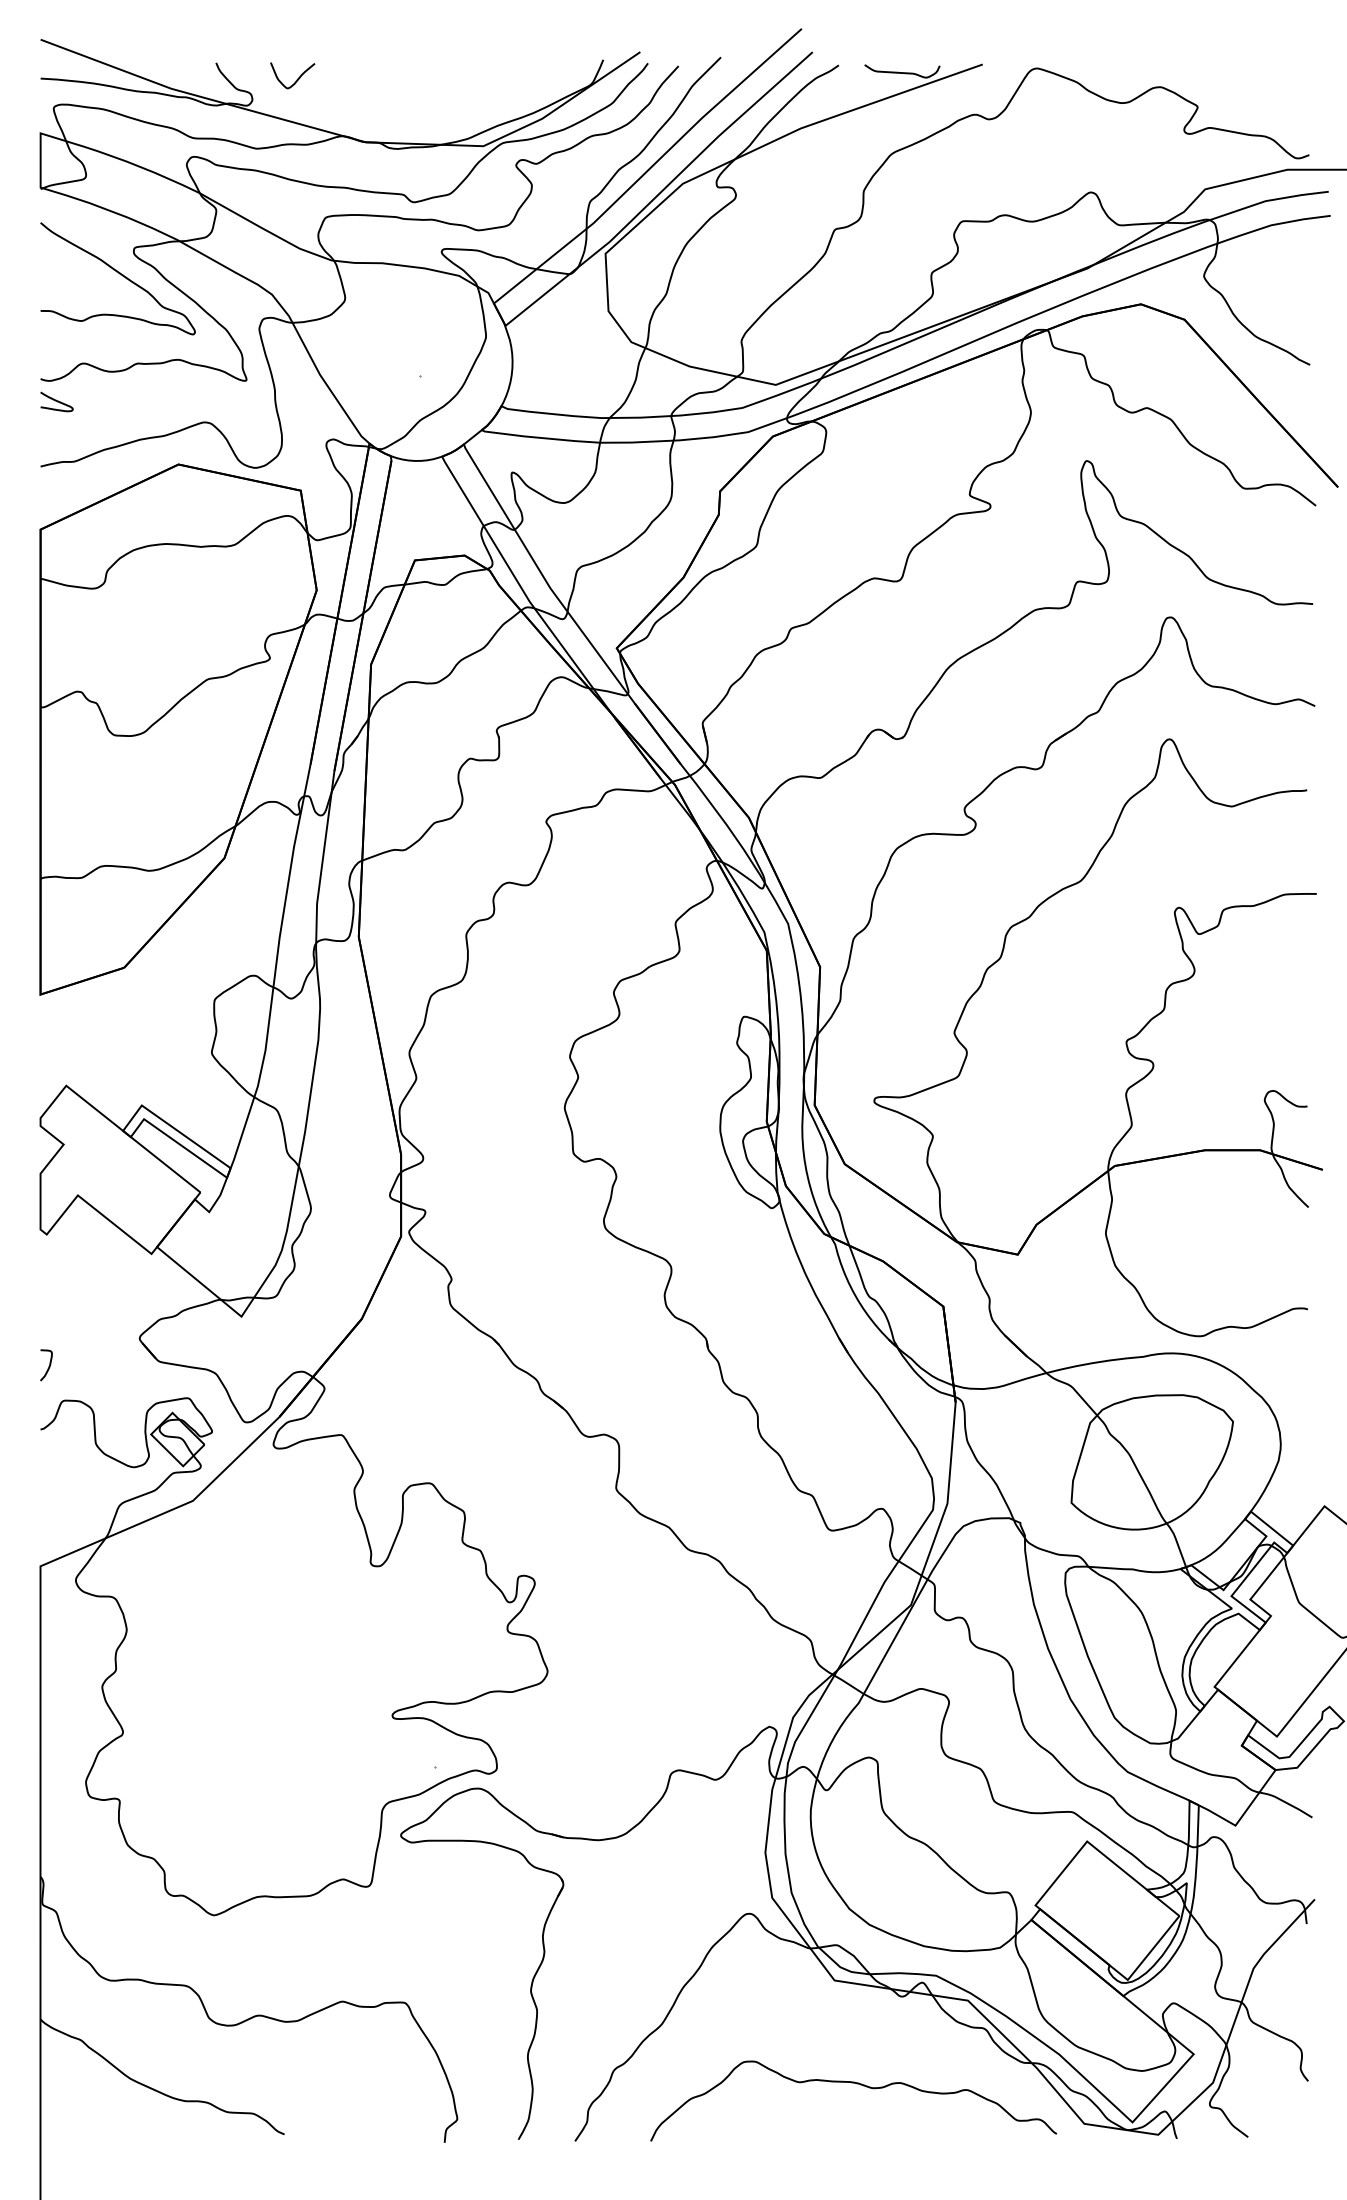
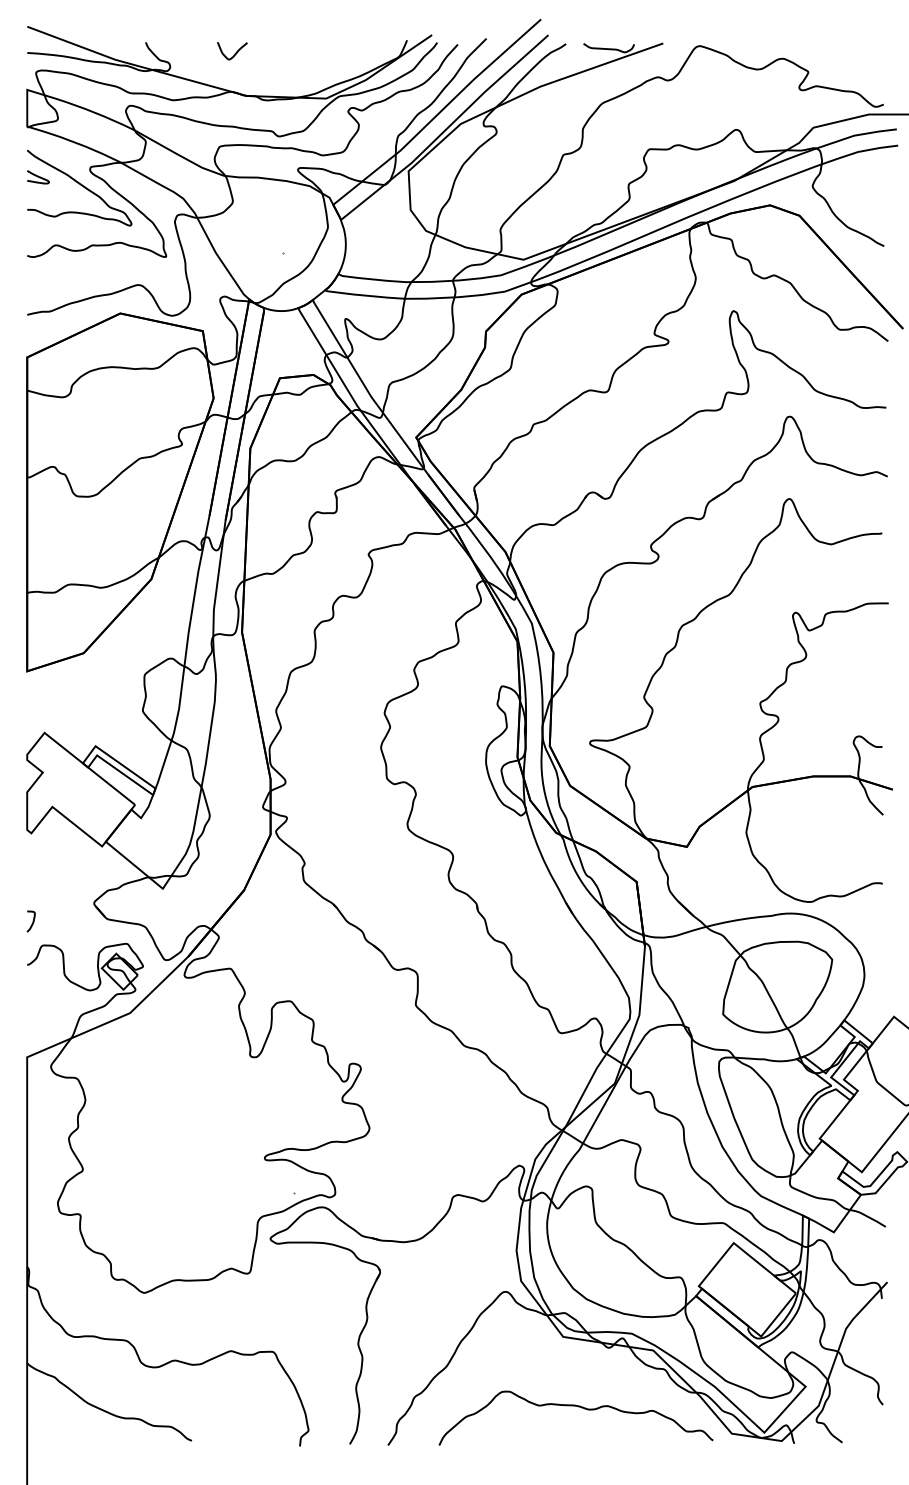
curve: (295, 79) -> (234, 53), moved
curve: (57, 402) -> (38, 177), moved

